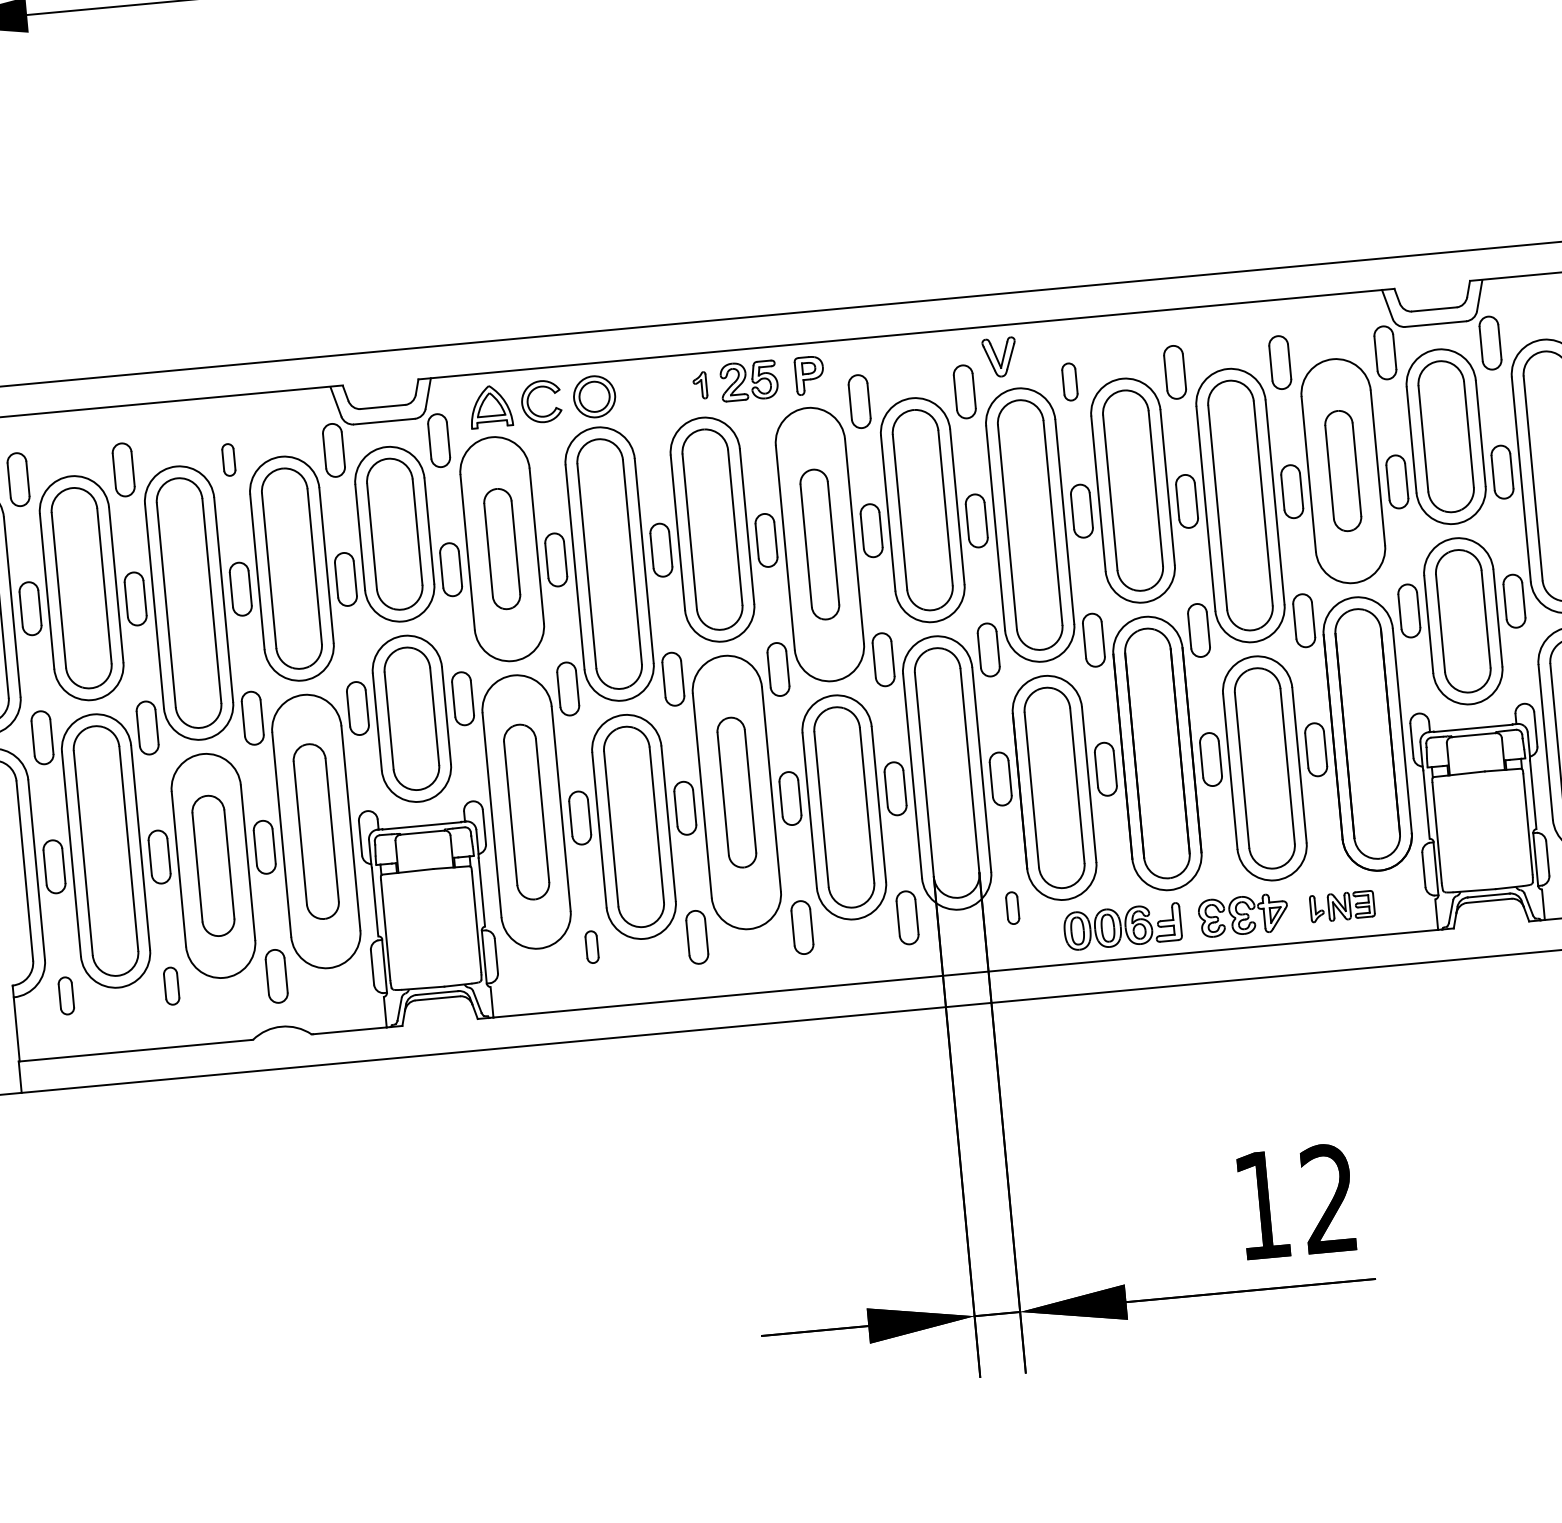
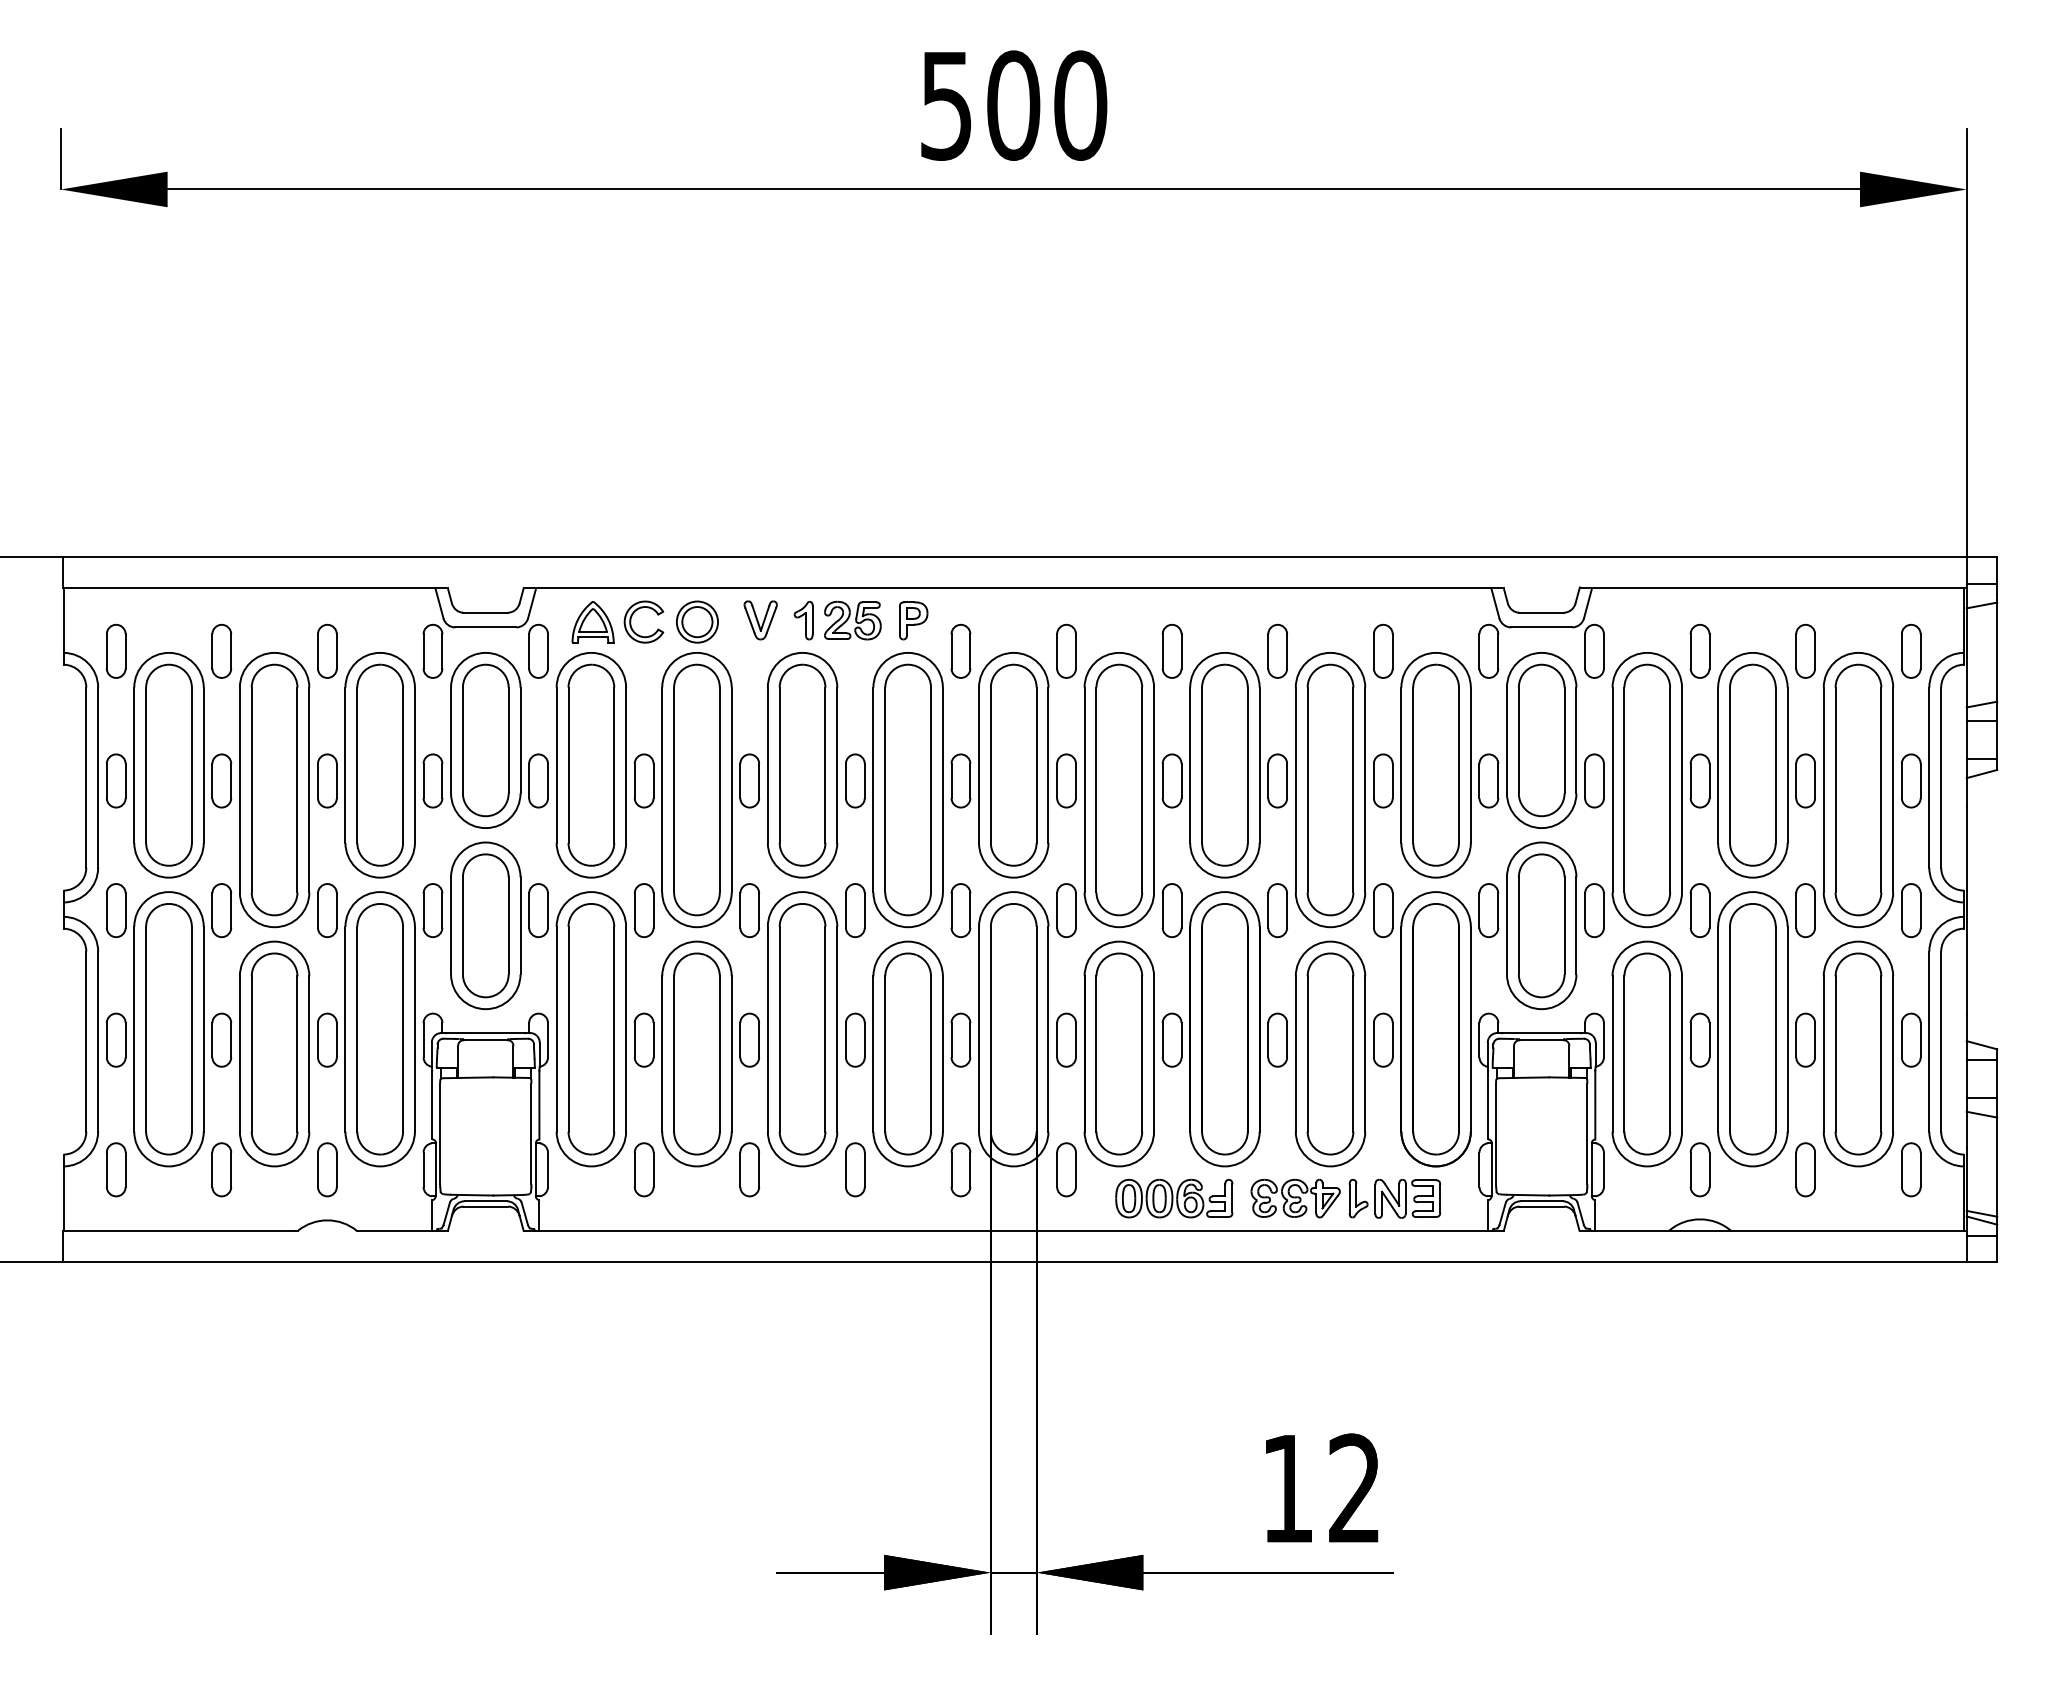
part: (999, 357) -> (760, 620), moved
part: (1069, 381) -> (1171, 650), size x1.43
part: (700, 385) -> (803, 620), size x1.43
part: (228, 459) -> (327, 650), size x1.67
part: (1342, 470) -> (1435, 764), size x1.67
part: (819, 544) -> (907, 789), size x1.67
part: (502, 548) -> (591, 764), size x1.67
part: (736, 792) -> (802, 1029), size x1.67
part: (526, 812) -> (591, 1029), size x1.43
part: (315, 831) -> (379, 1029), size x1.43
part: (213, 865) -> (274, 1053), size x1.43
part: (1341, 906) -> (1394, 1198), size x1.43
part: (1012, 907) -> (1066, 1169), size x1.67
part: (591, 946) -> (643, 1169), size x1.67
part: (171, 985) -> (221, 1169), size x1.43
part: (65, 995) -> (115, 1169), size x1.43

